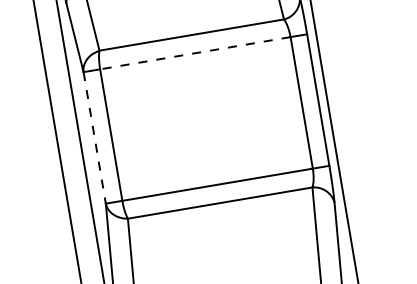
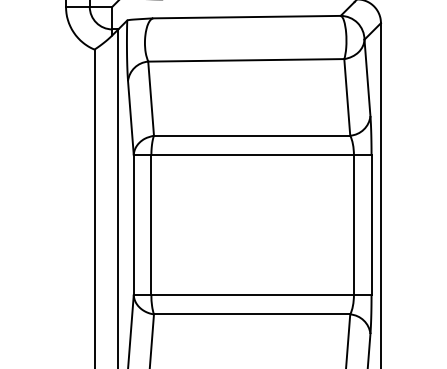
line: (195, 53) -> (252, 155), dashed -> solid
line: (94, 138) -> (133, 225), dashed -> solid

